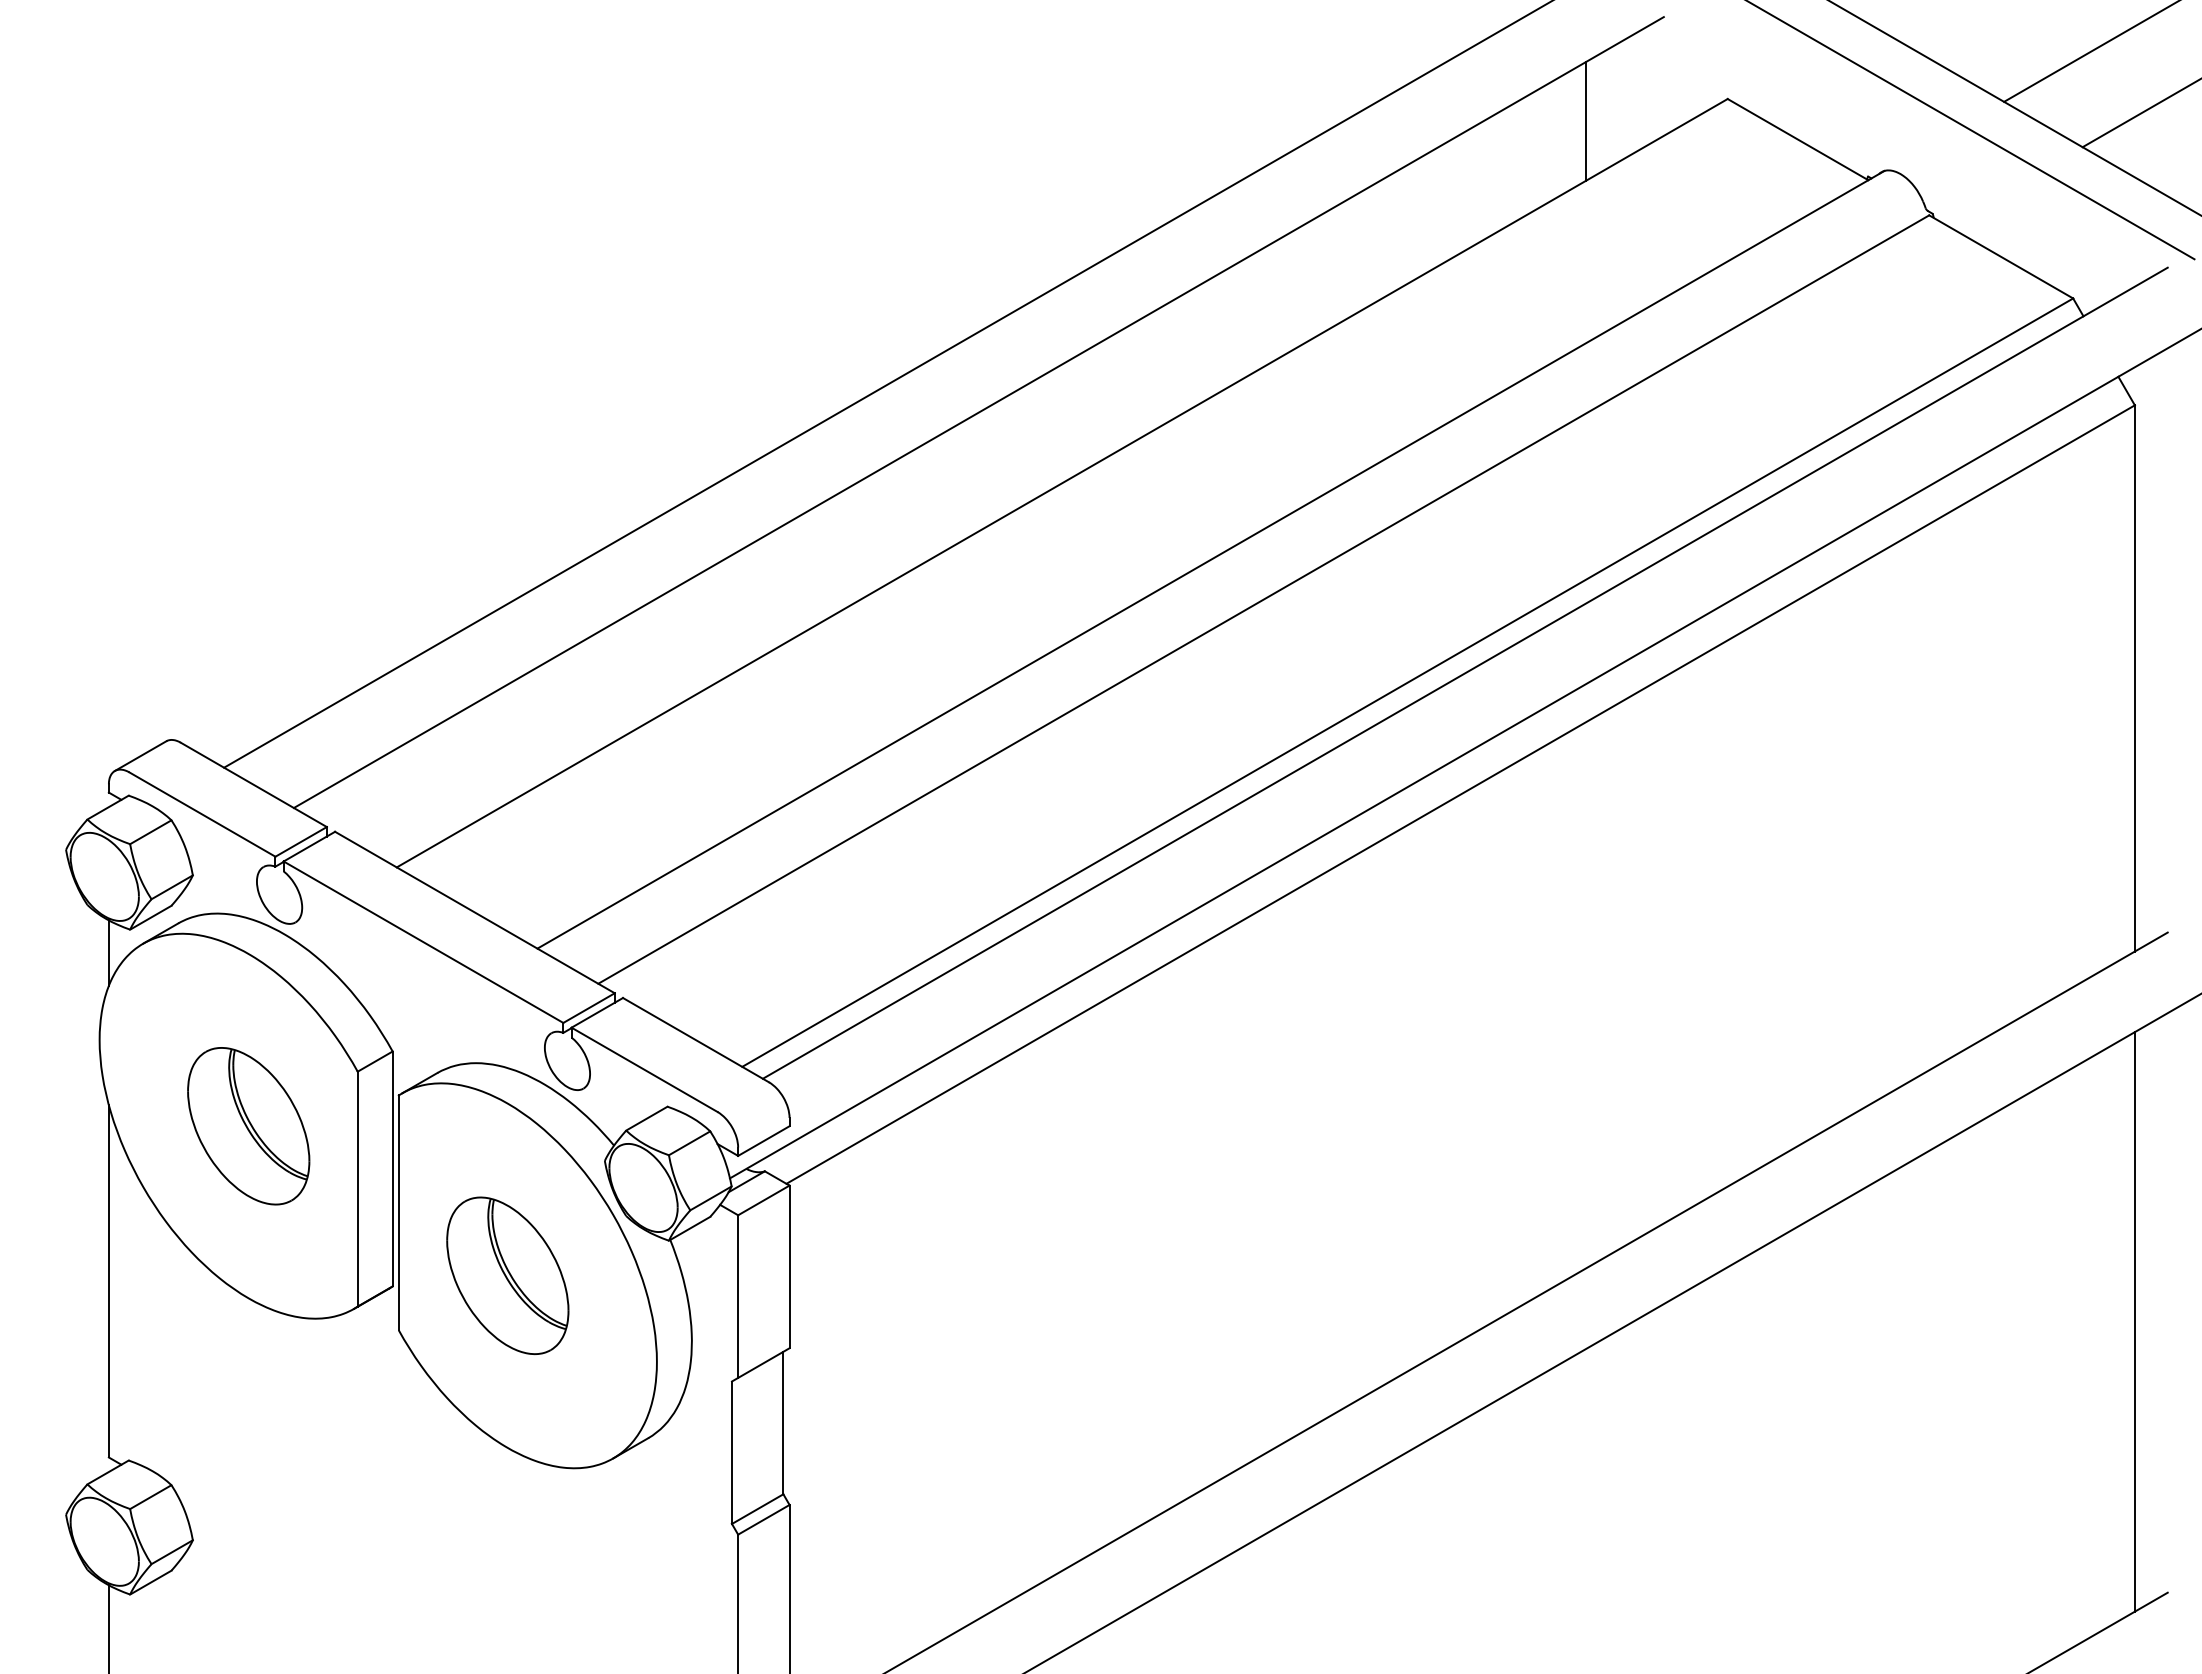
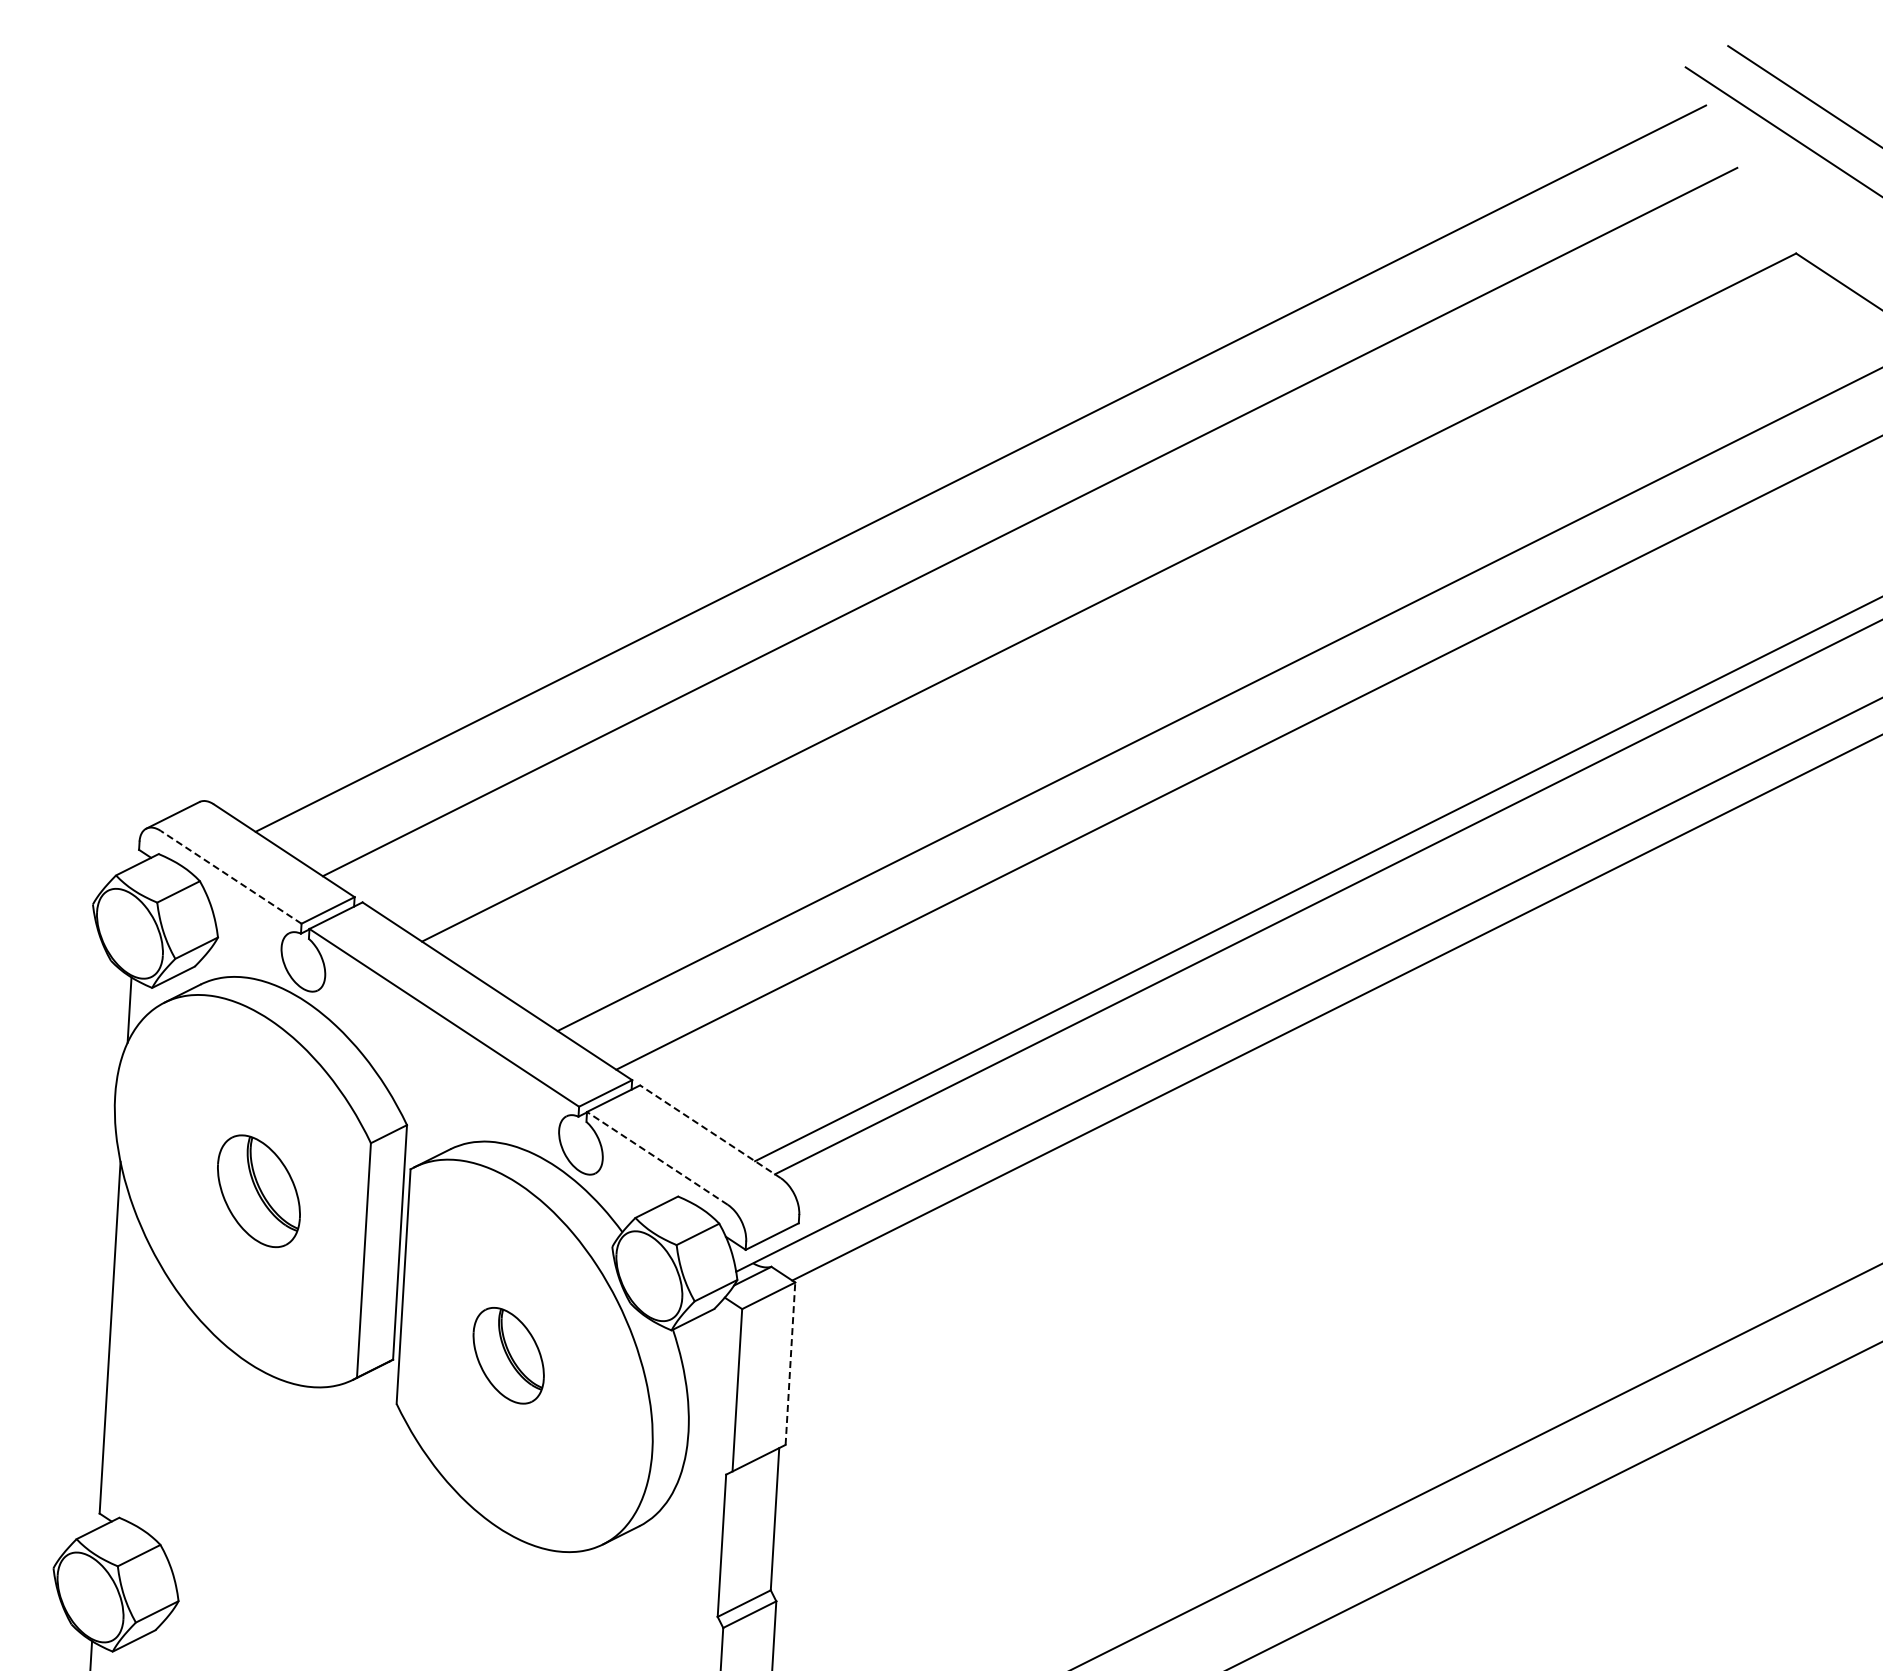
line: (1585, 121) -> (1652, 267), removed
line: (202, 814) -> (231, 877), solid -> dashed
line: (695, 1039) -> (710, 1131), solid -> dashed
line: (644, 1069) -> (657, 1158), solid -> dashed
part: (248, 1126) -> (258, 1191), size x0.7
line: (789, 1266) -> (790, 1363), solid -> dashed
part: (507, 1275) -> (508, 1355), size x0.6

